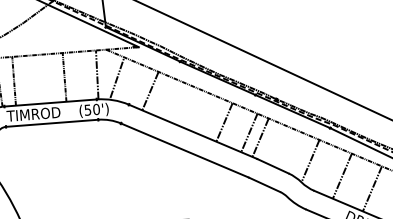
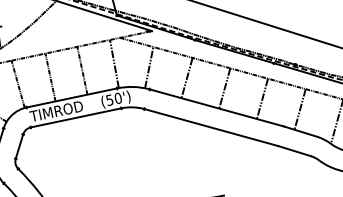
line: (117, 77) -> (149, 67), moved
line: (13, 80) -> (49, 77), moved
line: (150, 91) -> (187, 78), moved
line: (224, 122) -> (224, 88), moved
line: (249, 132) -> (262, 98), moved
line: (260, 137) -> (300, 108), moved

